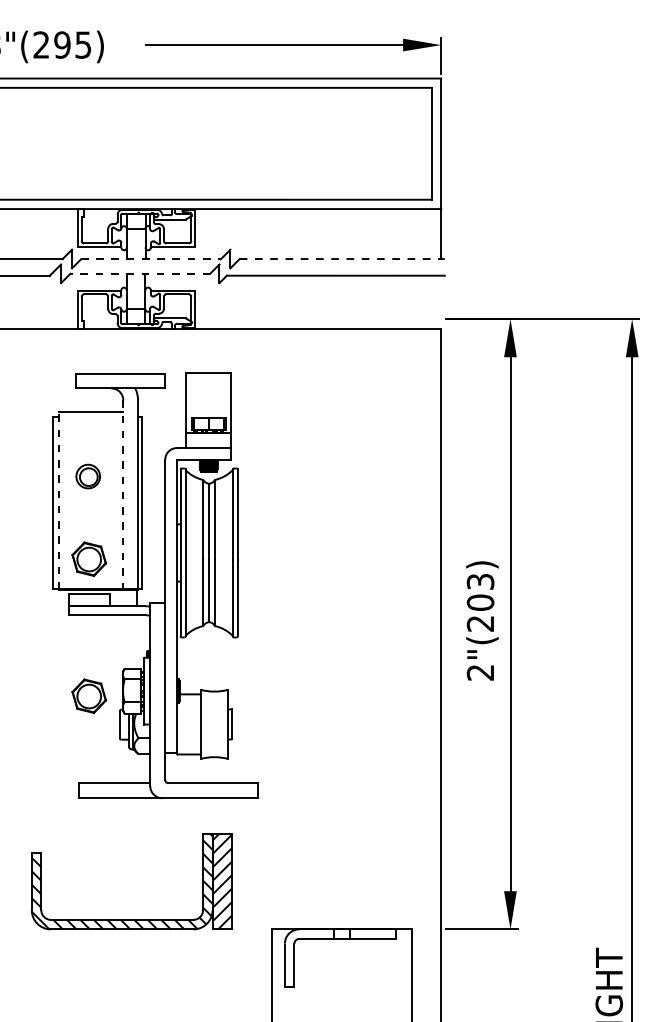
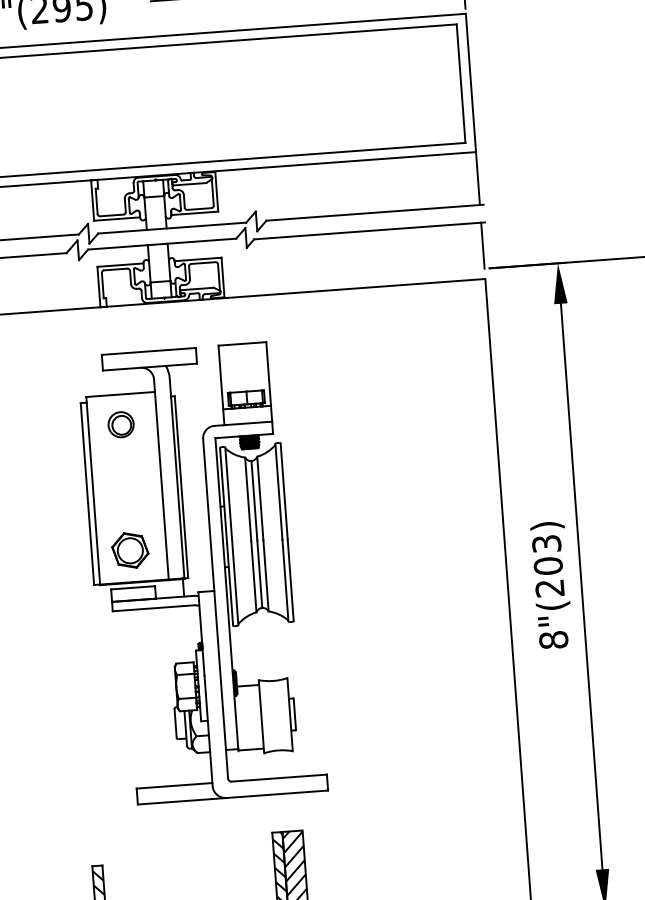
line: (150, 259) -> (171, 228), dashed -> solid
line: (342, 259) -> (375, 213), dashed -> solid
line: (140, 273) -> (162, 243), dashed -> solid
line: (441, 297) -> (483, 245), added
part: (87, 476) -> (120, 424), moved
line: (123, 495) -> (161, 480), dashed -> solid
line: (58, 500) -> (93, 490), dashed -> solid
text: (480, 672) -> (553, 640), 2"(203) -> 8"(203)
part: (88, 695) -> (140, 694), removed

